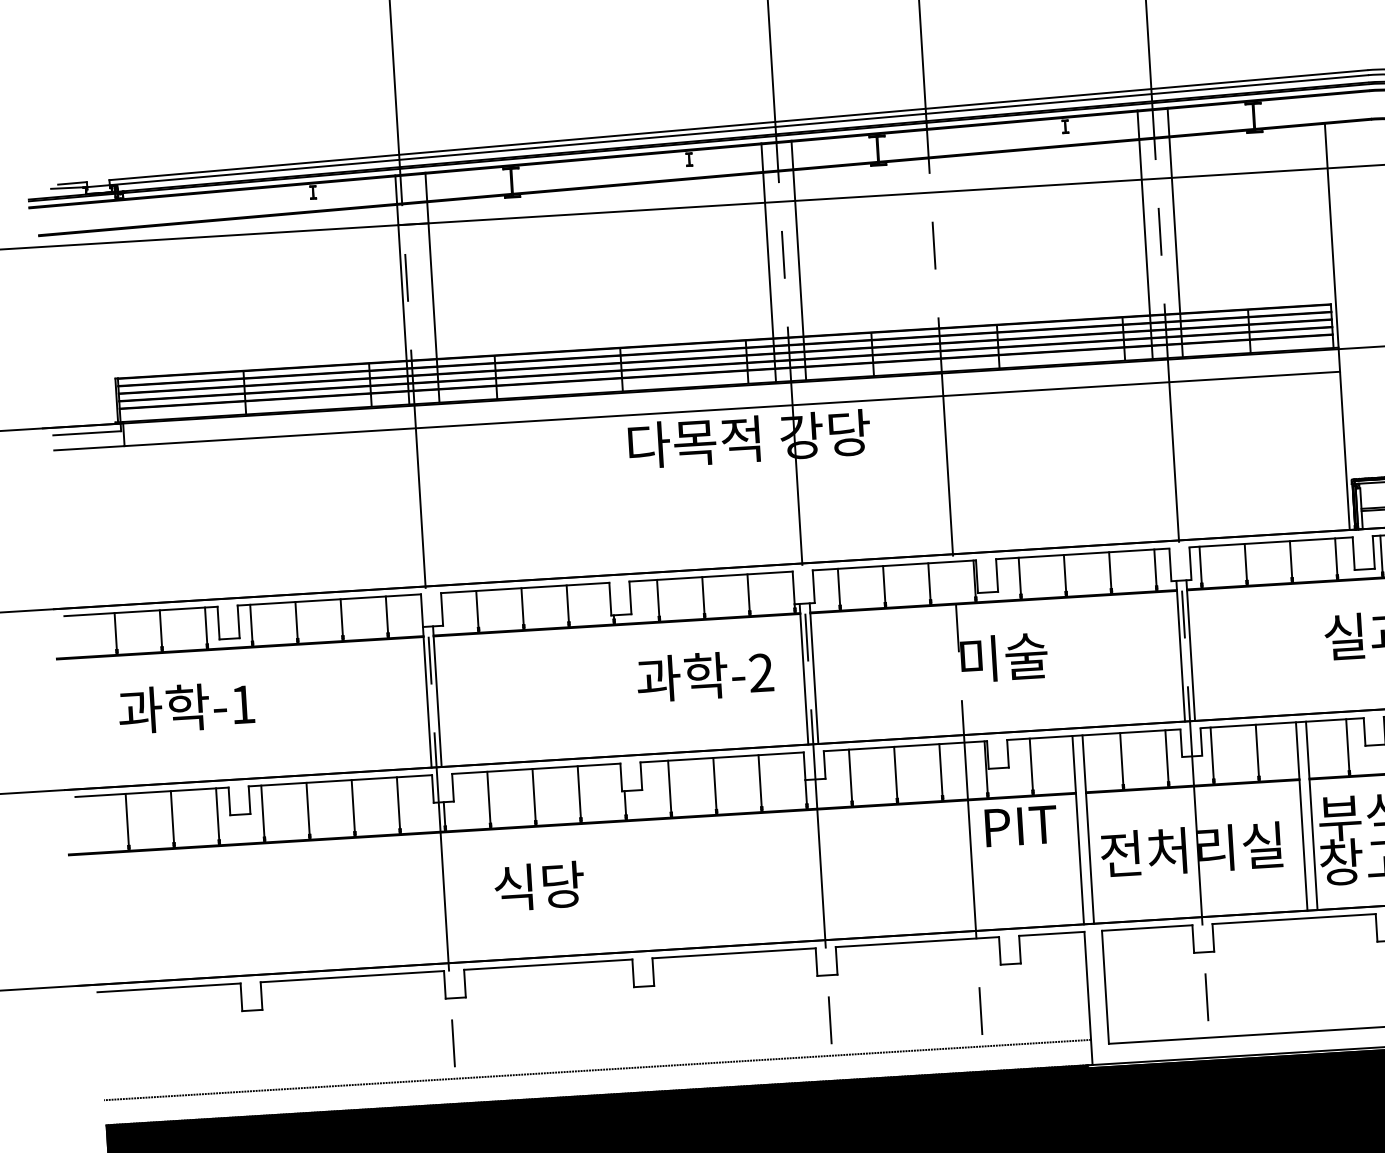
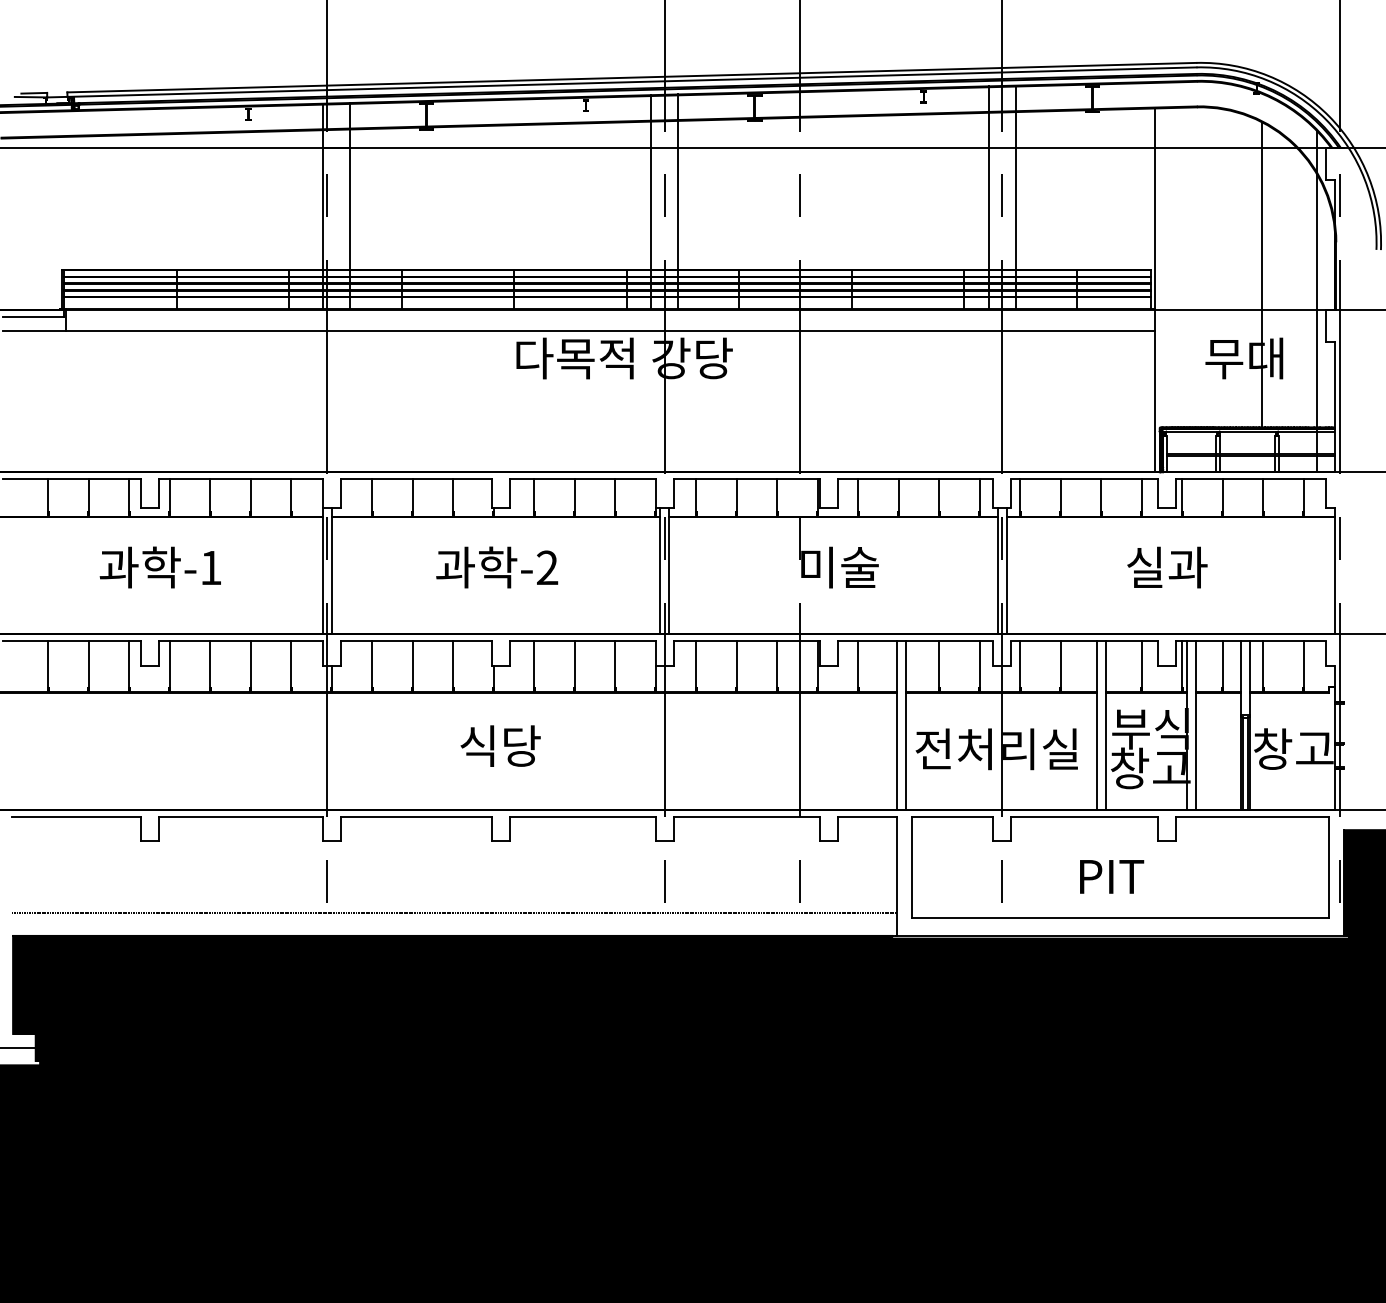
text: (705, 675) -> (497, 567), moved
text: (185, 707) -> (159, 567), moved
text: (1021, 825) -> (1112, 876), moved
text: (539, 885) -> (500, 745), moved

